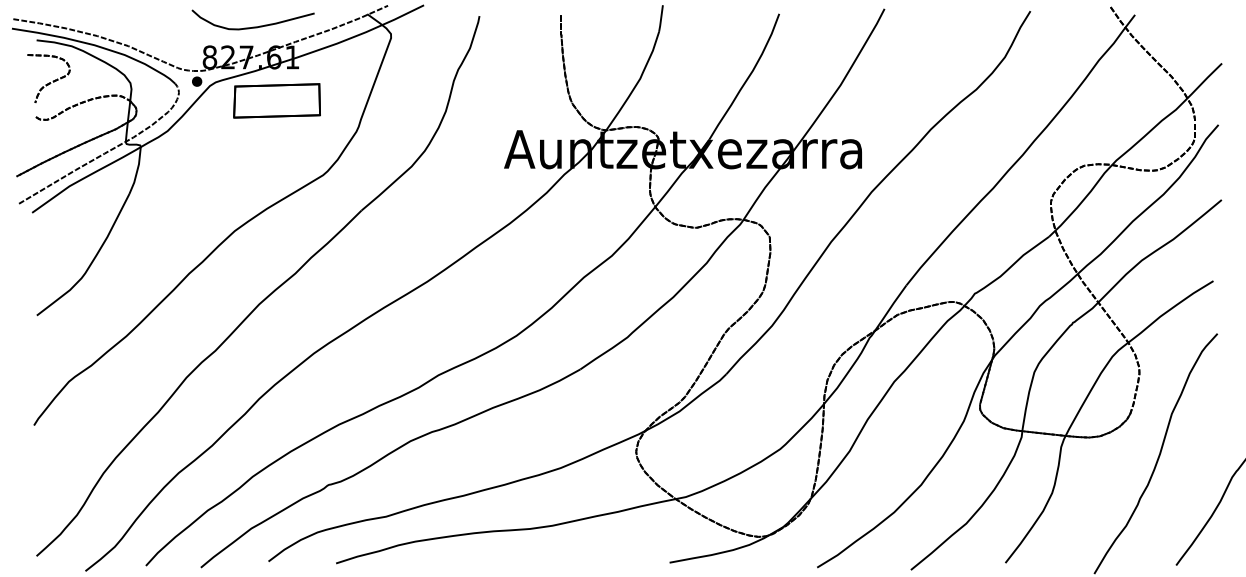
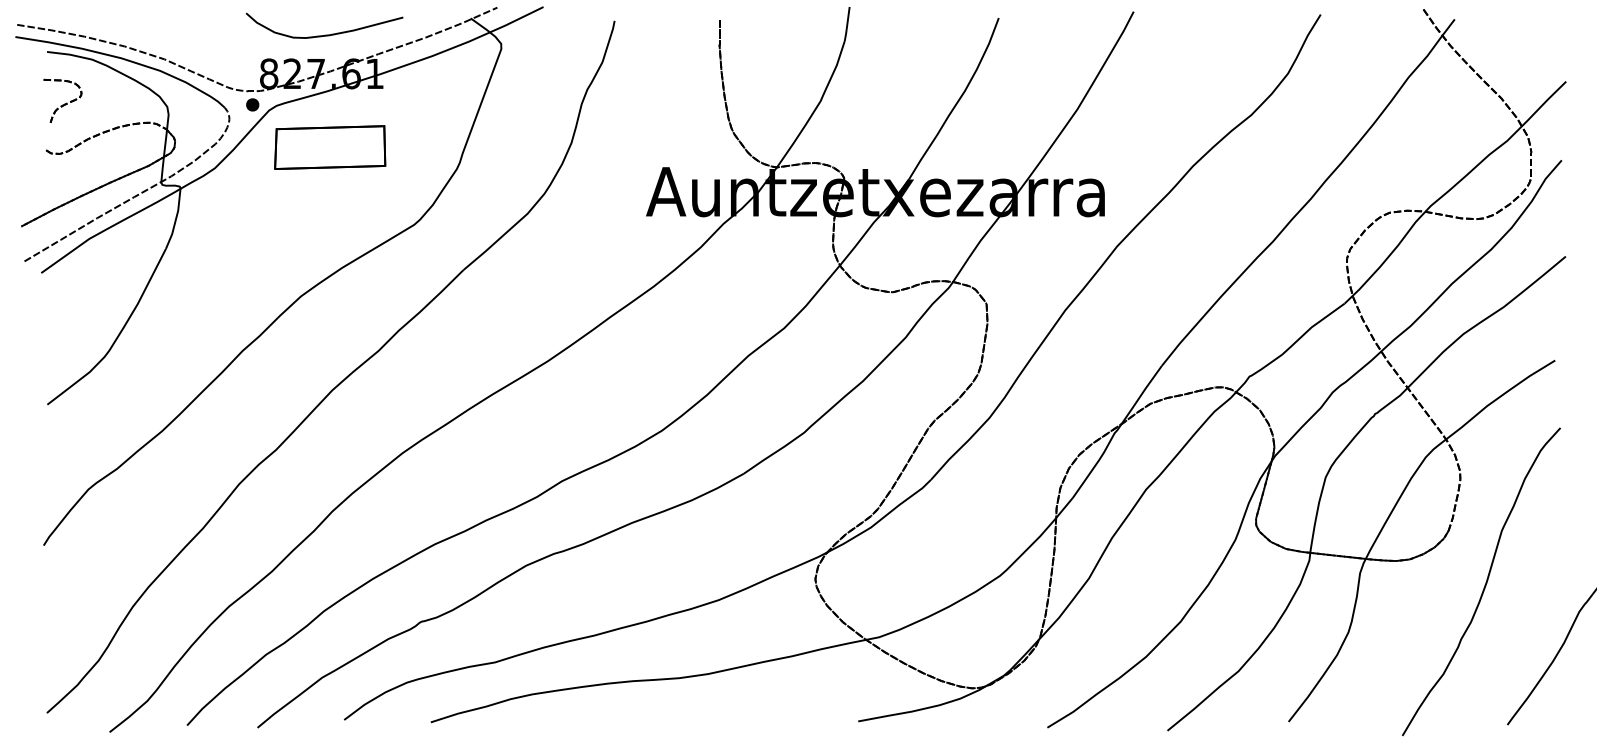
part: (48, 78) -> (62, 100), size x0.7
part: (277, 100) -> (330, 147), moved

